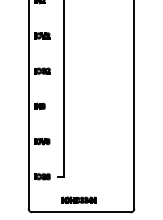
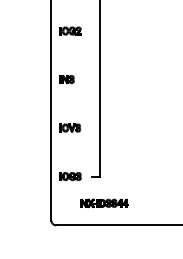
part: (78, 199) -> (103, 202), moved

